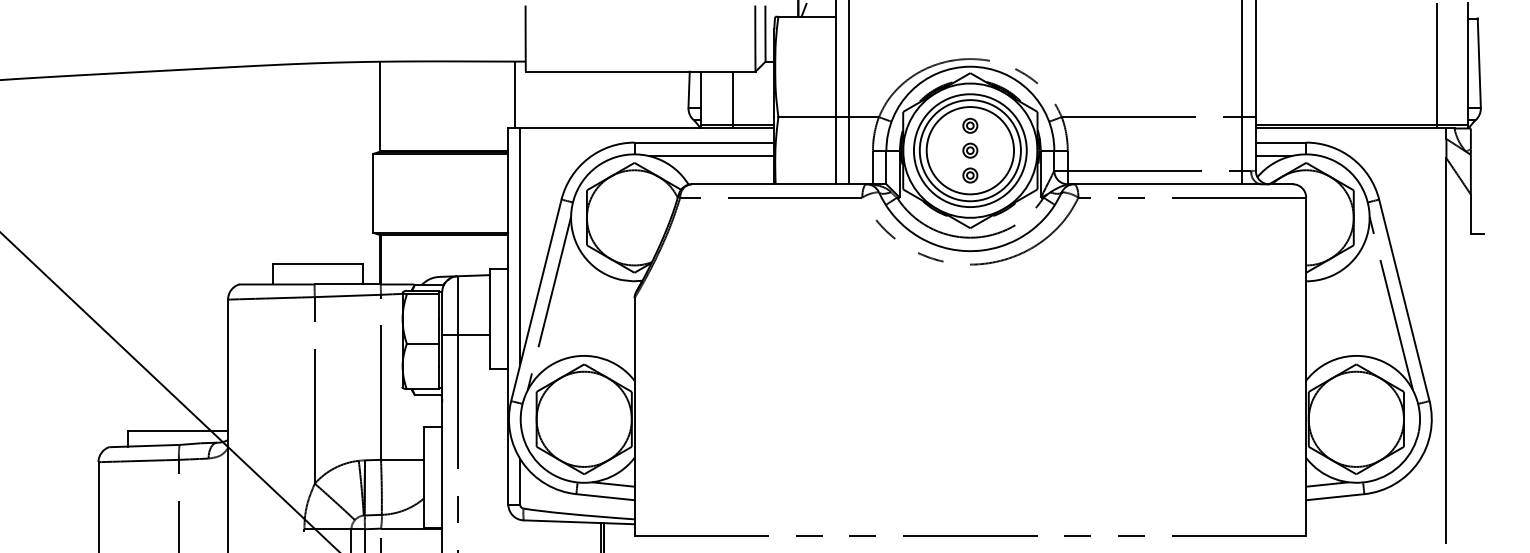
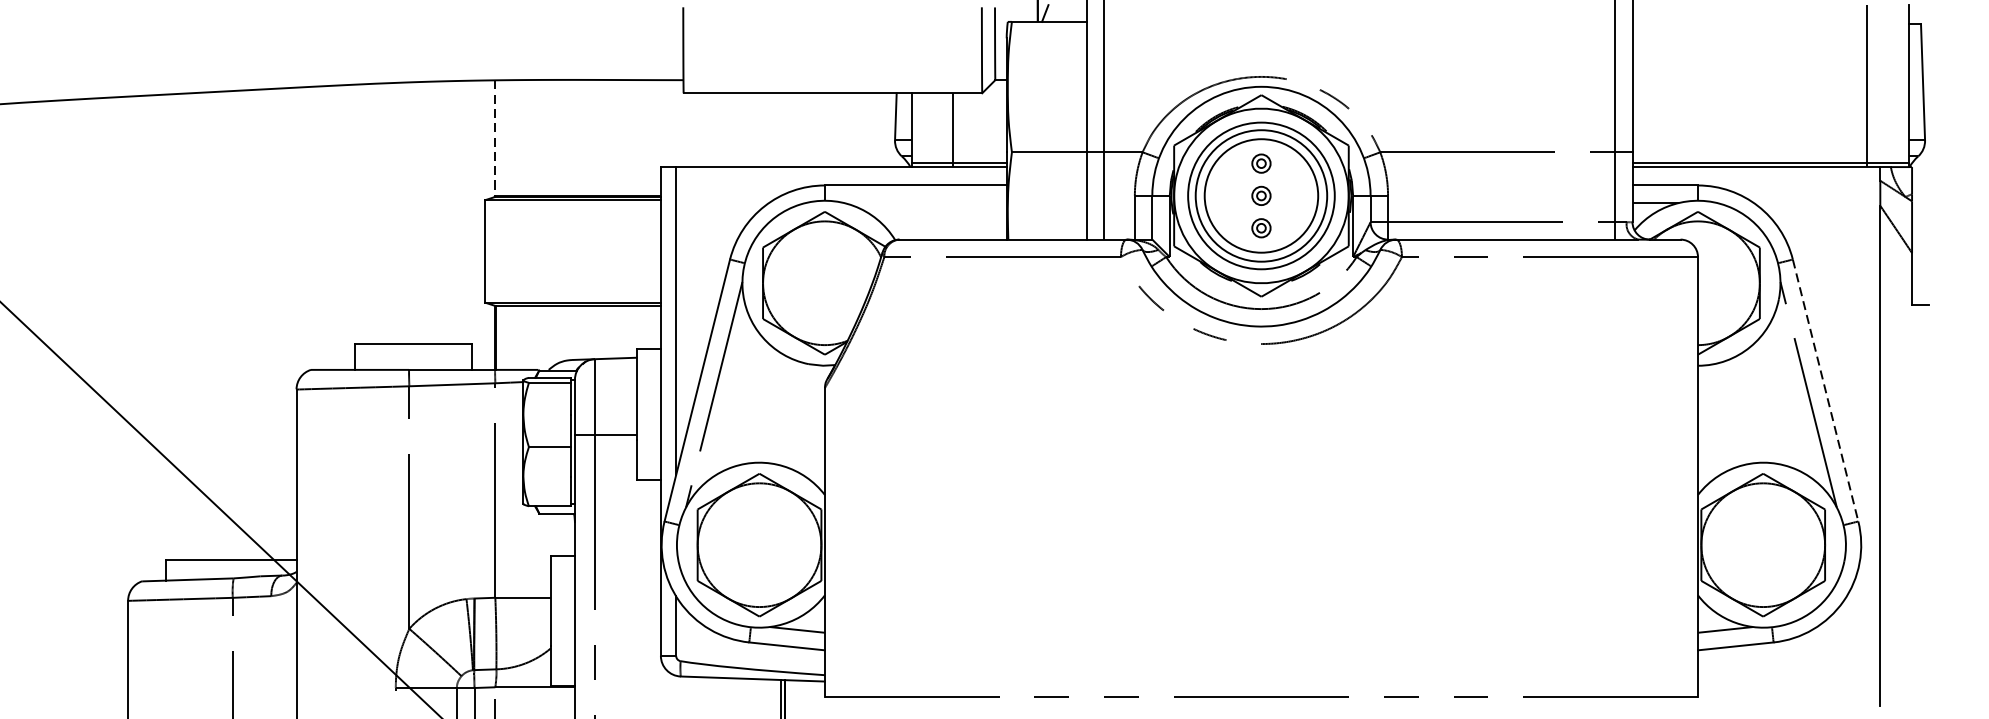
line: (514, 94) -> (668, 122), removed
line: (380, 106) -> (494, 138), solid -> dashed
line: (711, 156) -> (924, 203), removed
line: (1404, 300) -> (1825, 390), solid -> dashed

